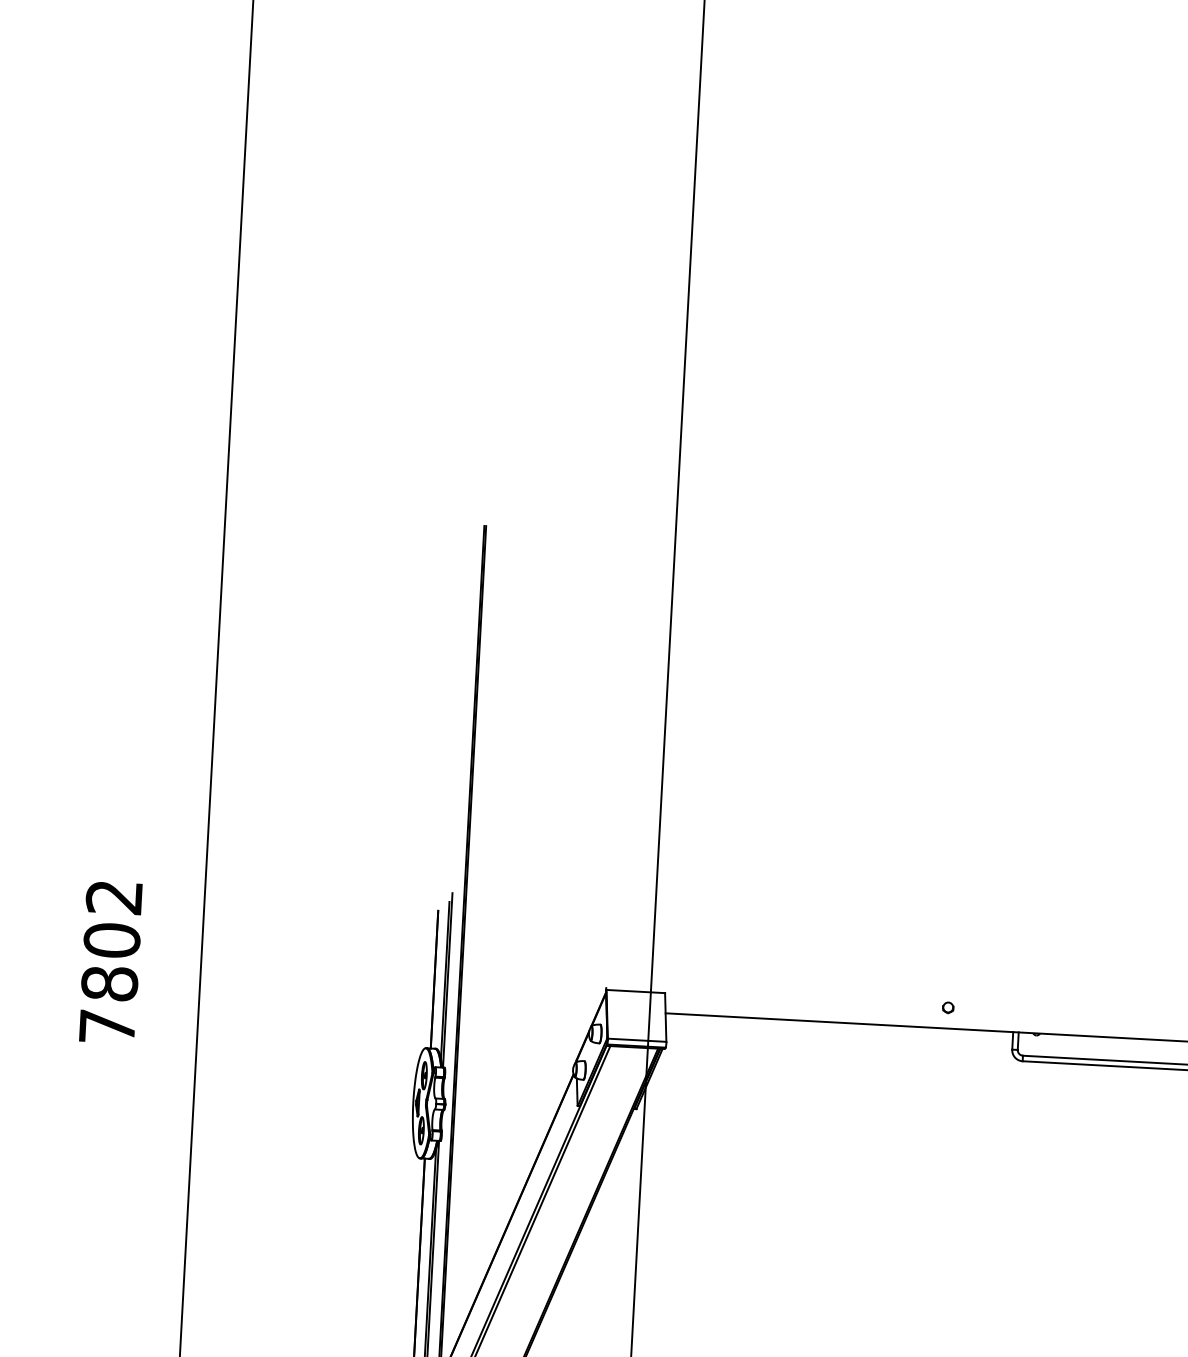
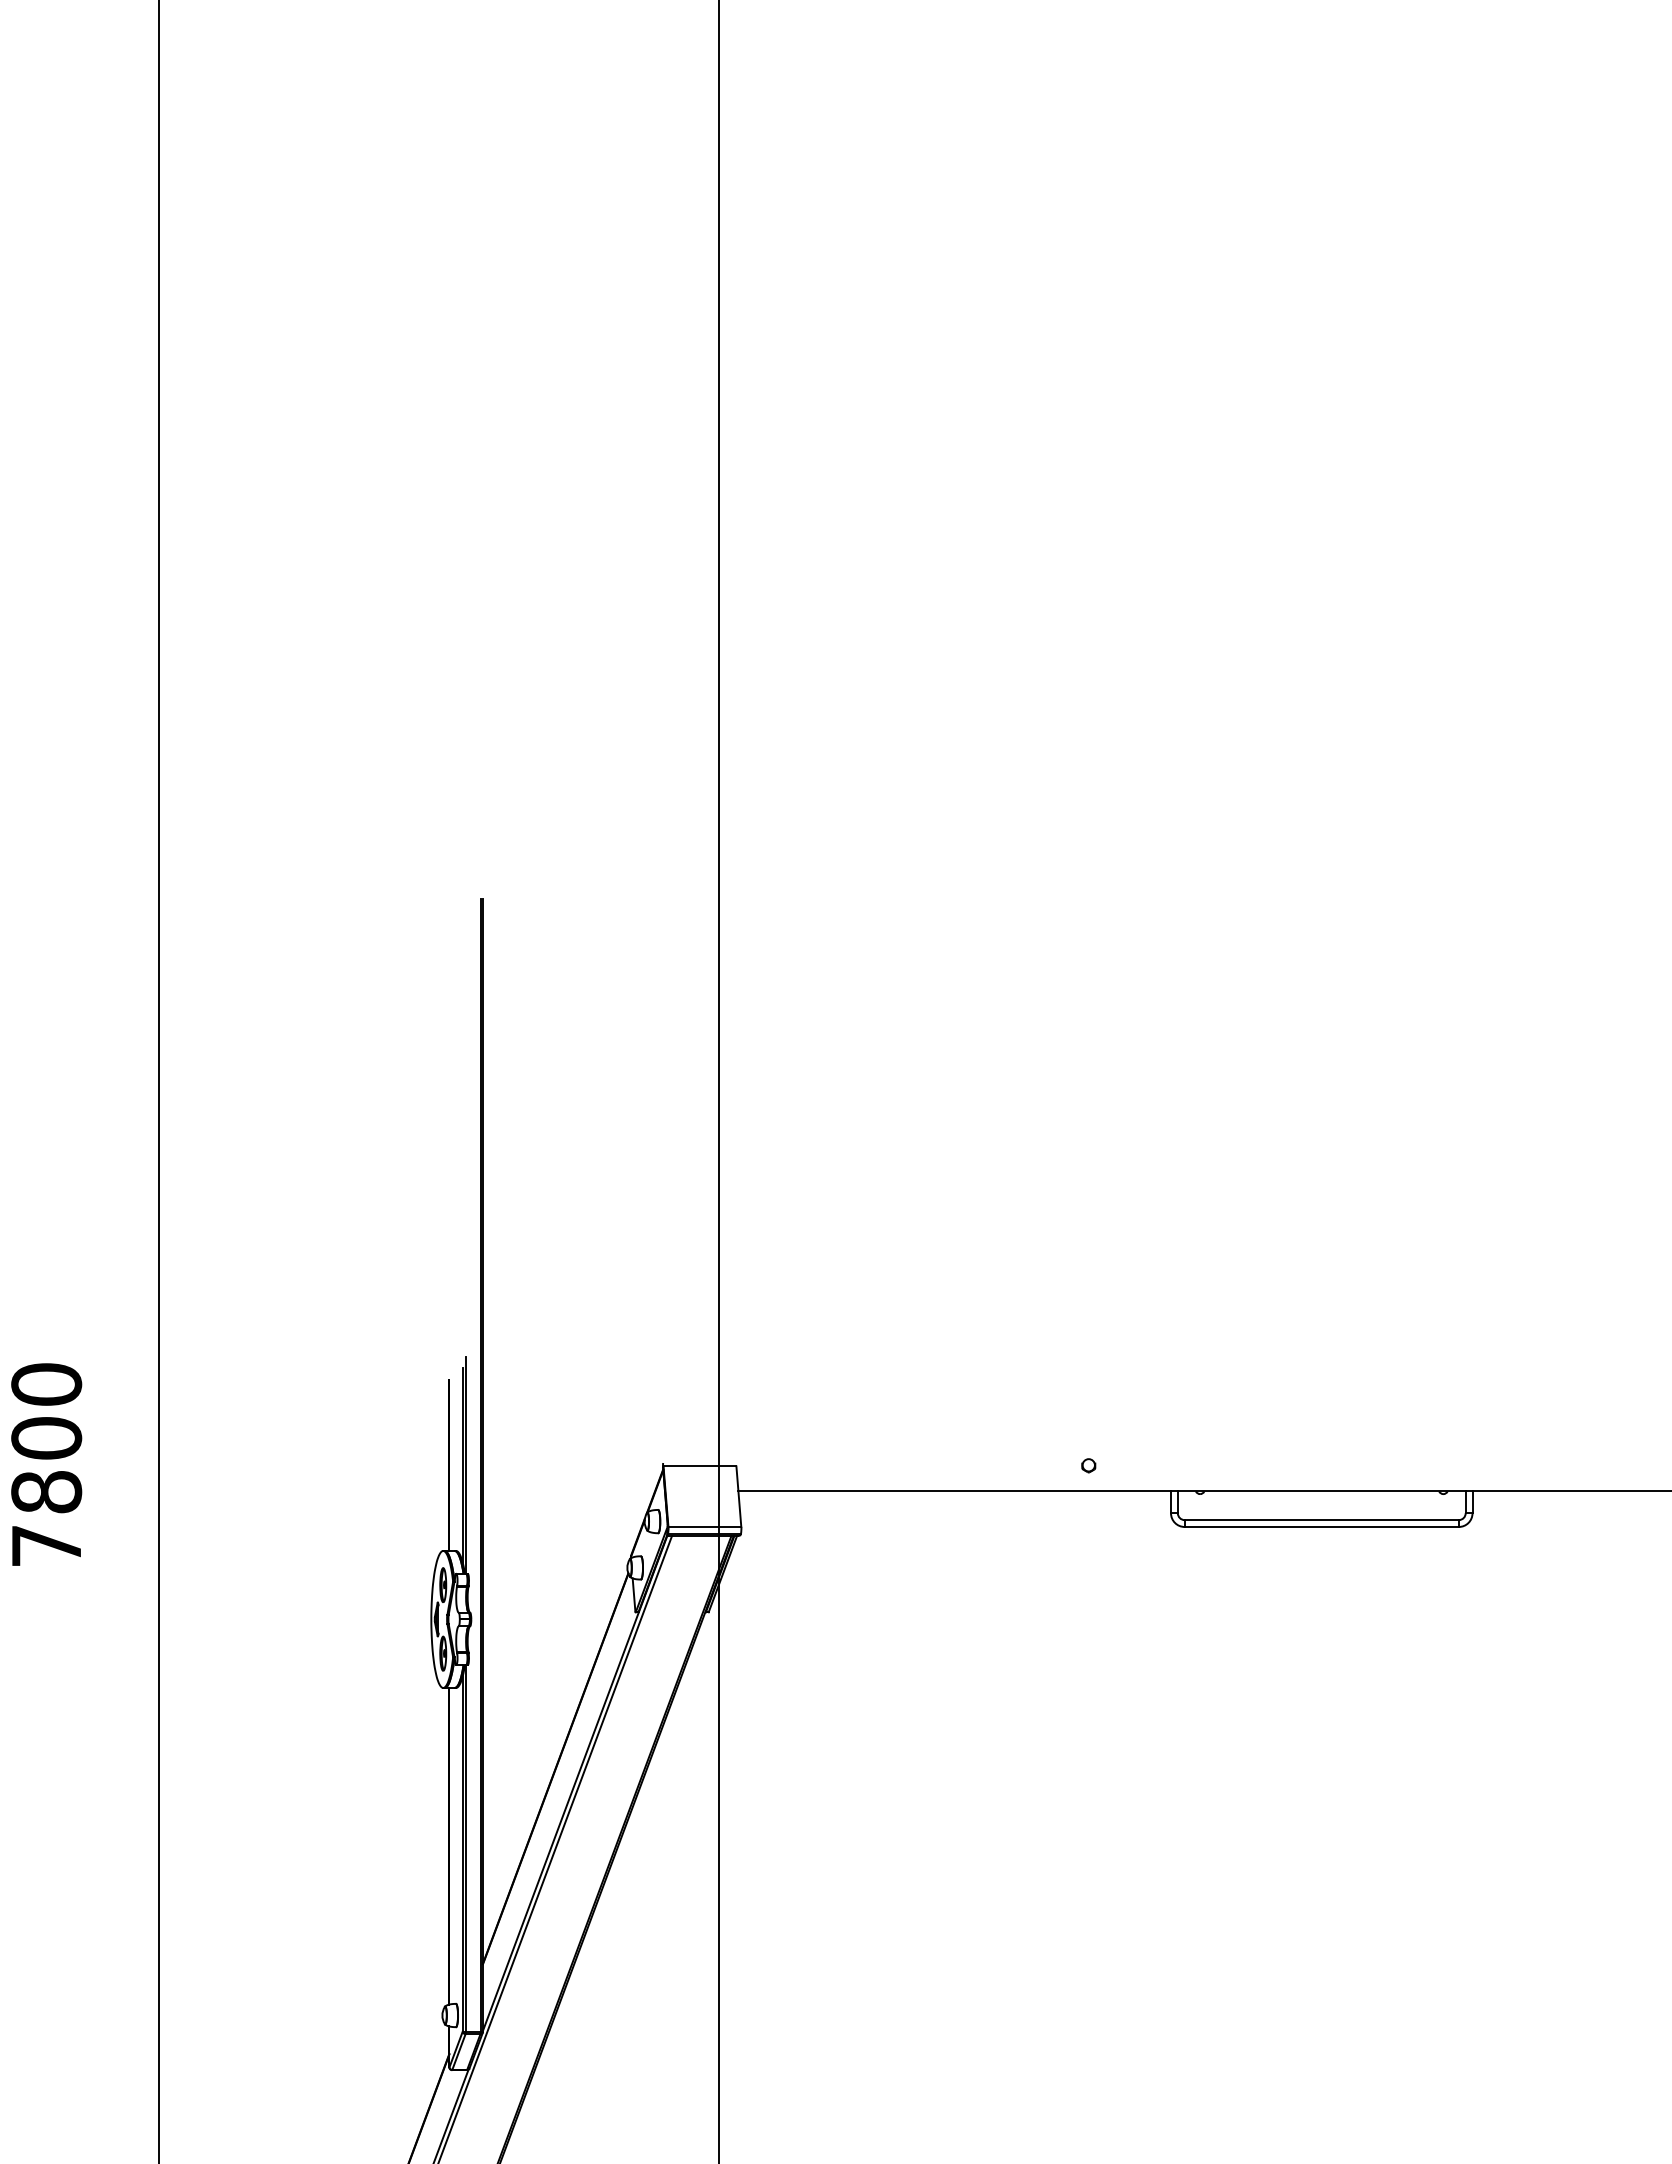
text: (114, 897) -> (46, 1384), 7802 -> 7800

